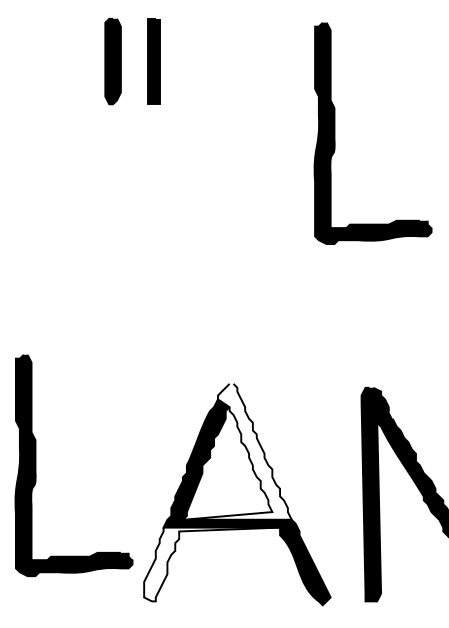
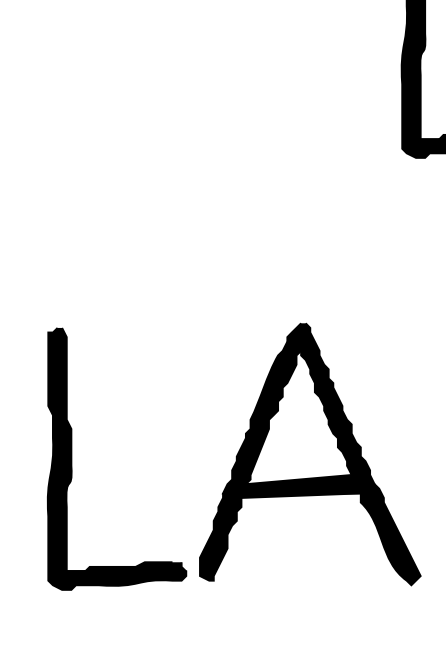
fill: (236, 451) -> (309, 403), added
part: (36, 465) -> (72, 458), moved
fill: (212, 564) -> (280, 537), added

